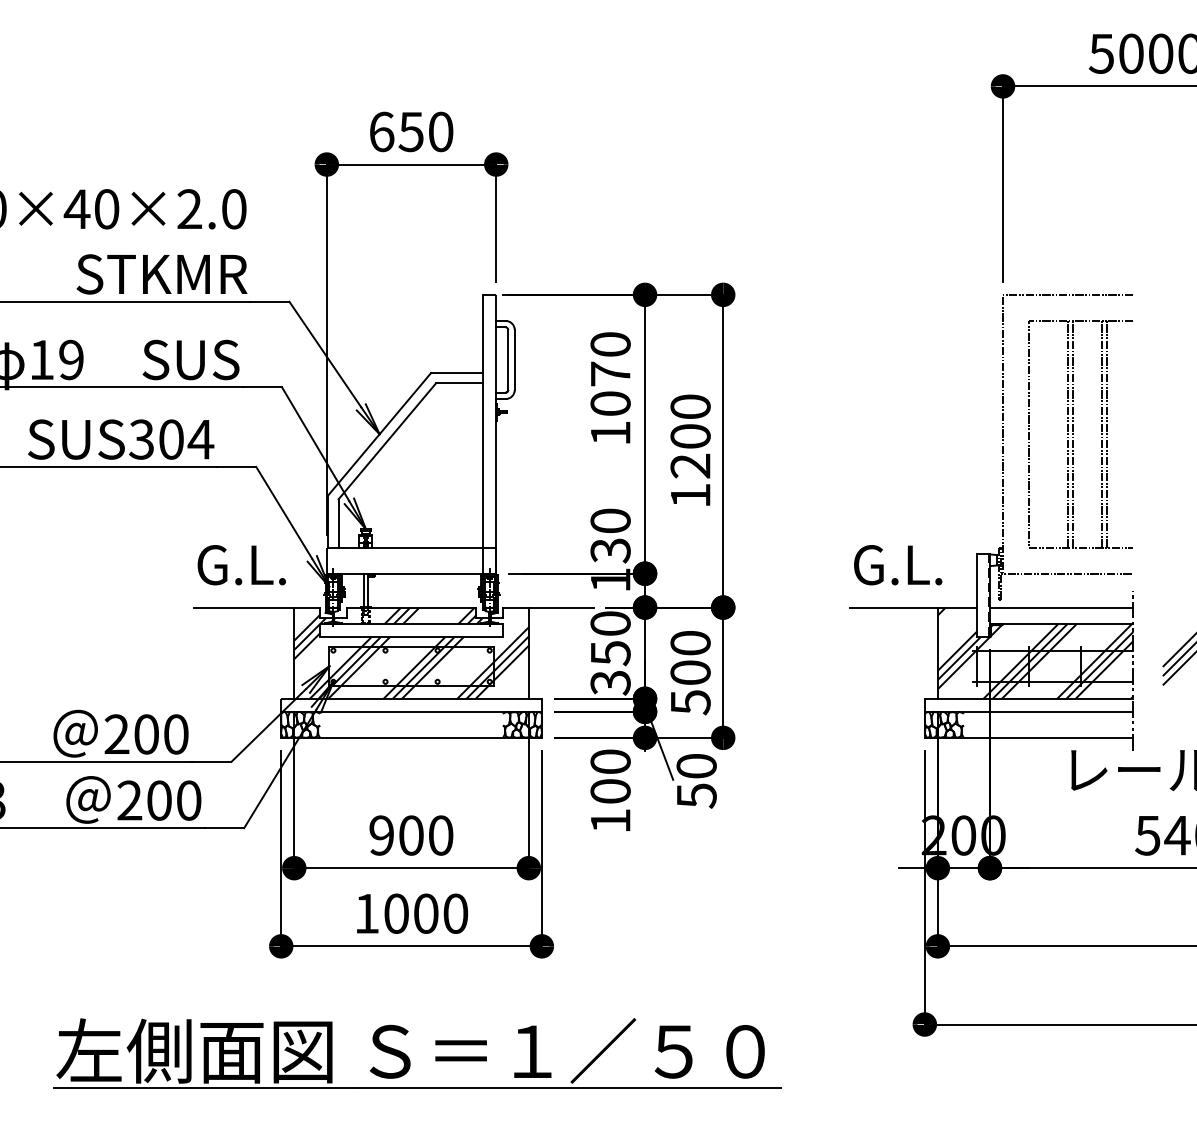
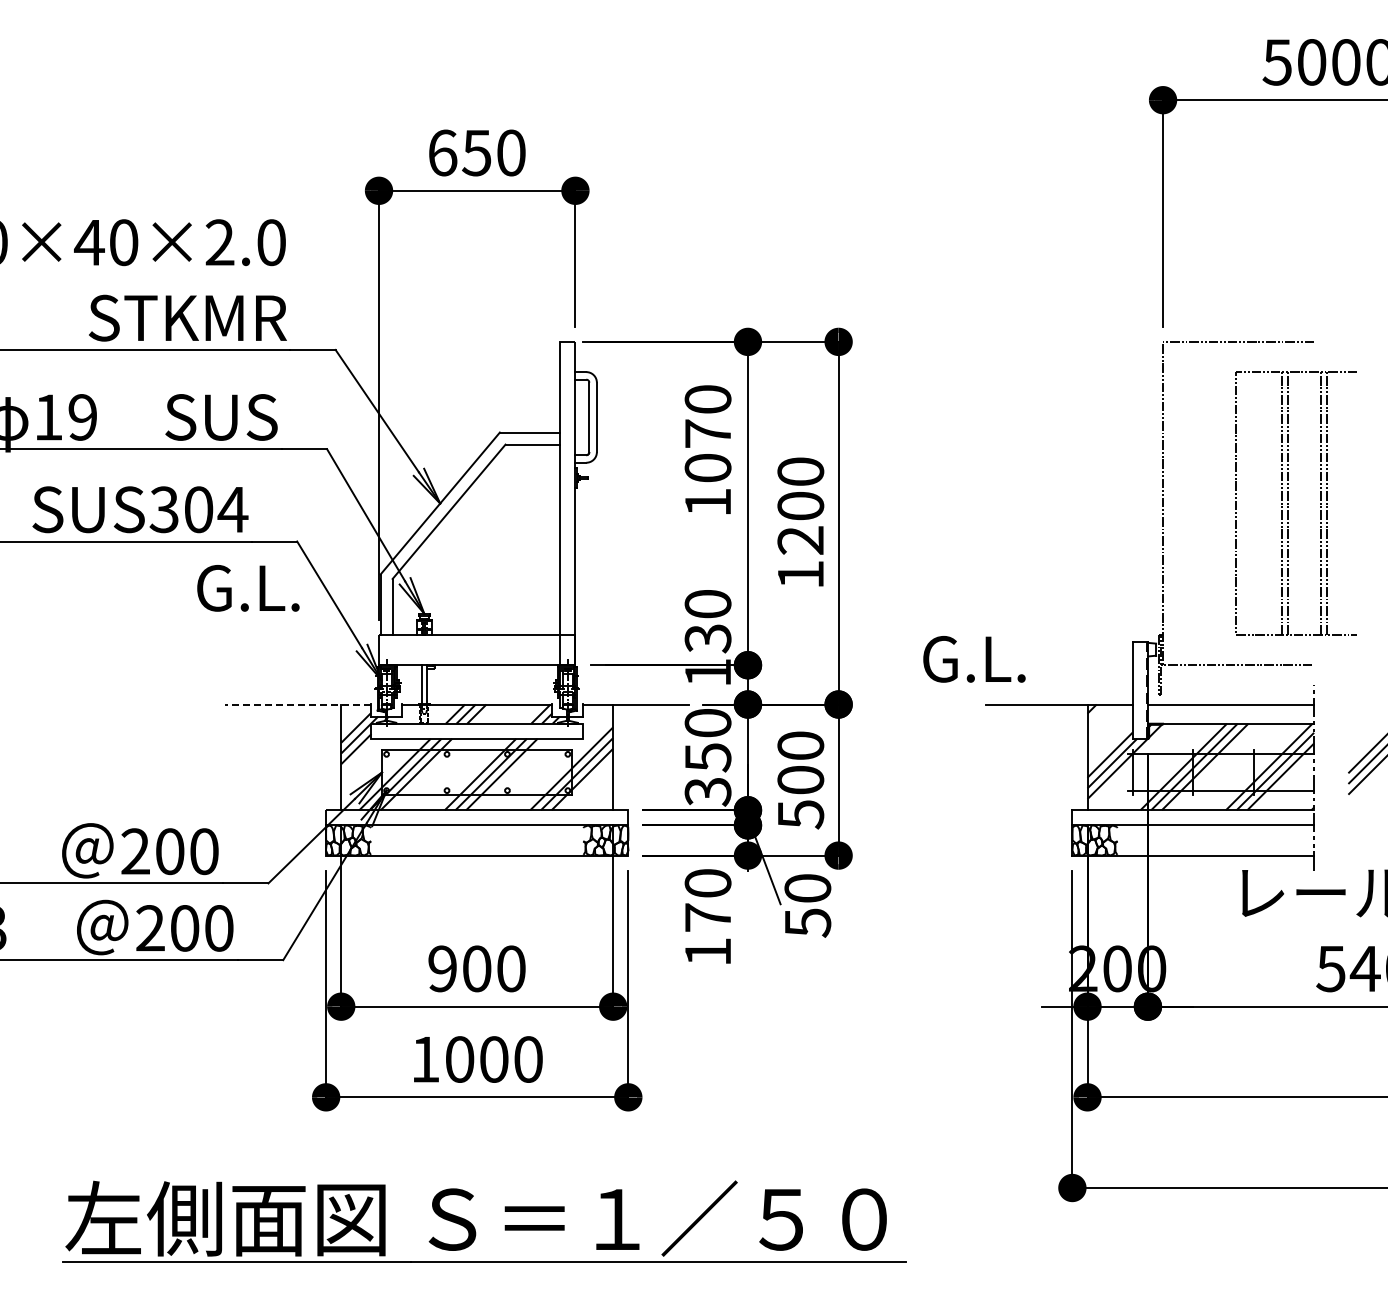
part: (1074, 434) -> (1288, 503), moved
text: (241, 565) -> (248, 588), moved
text: (898, 565) -> (974, 659), moved
line: (256, 607) -> (297, 704), solid -> dashed
text: (610, 791) -> (707, 917), 100 -> 170

